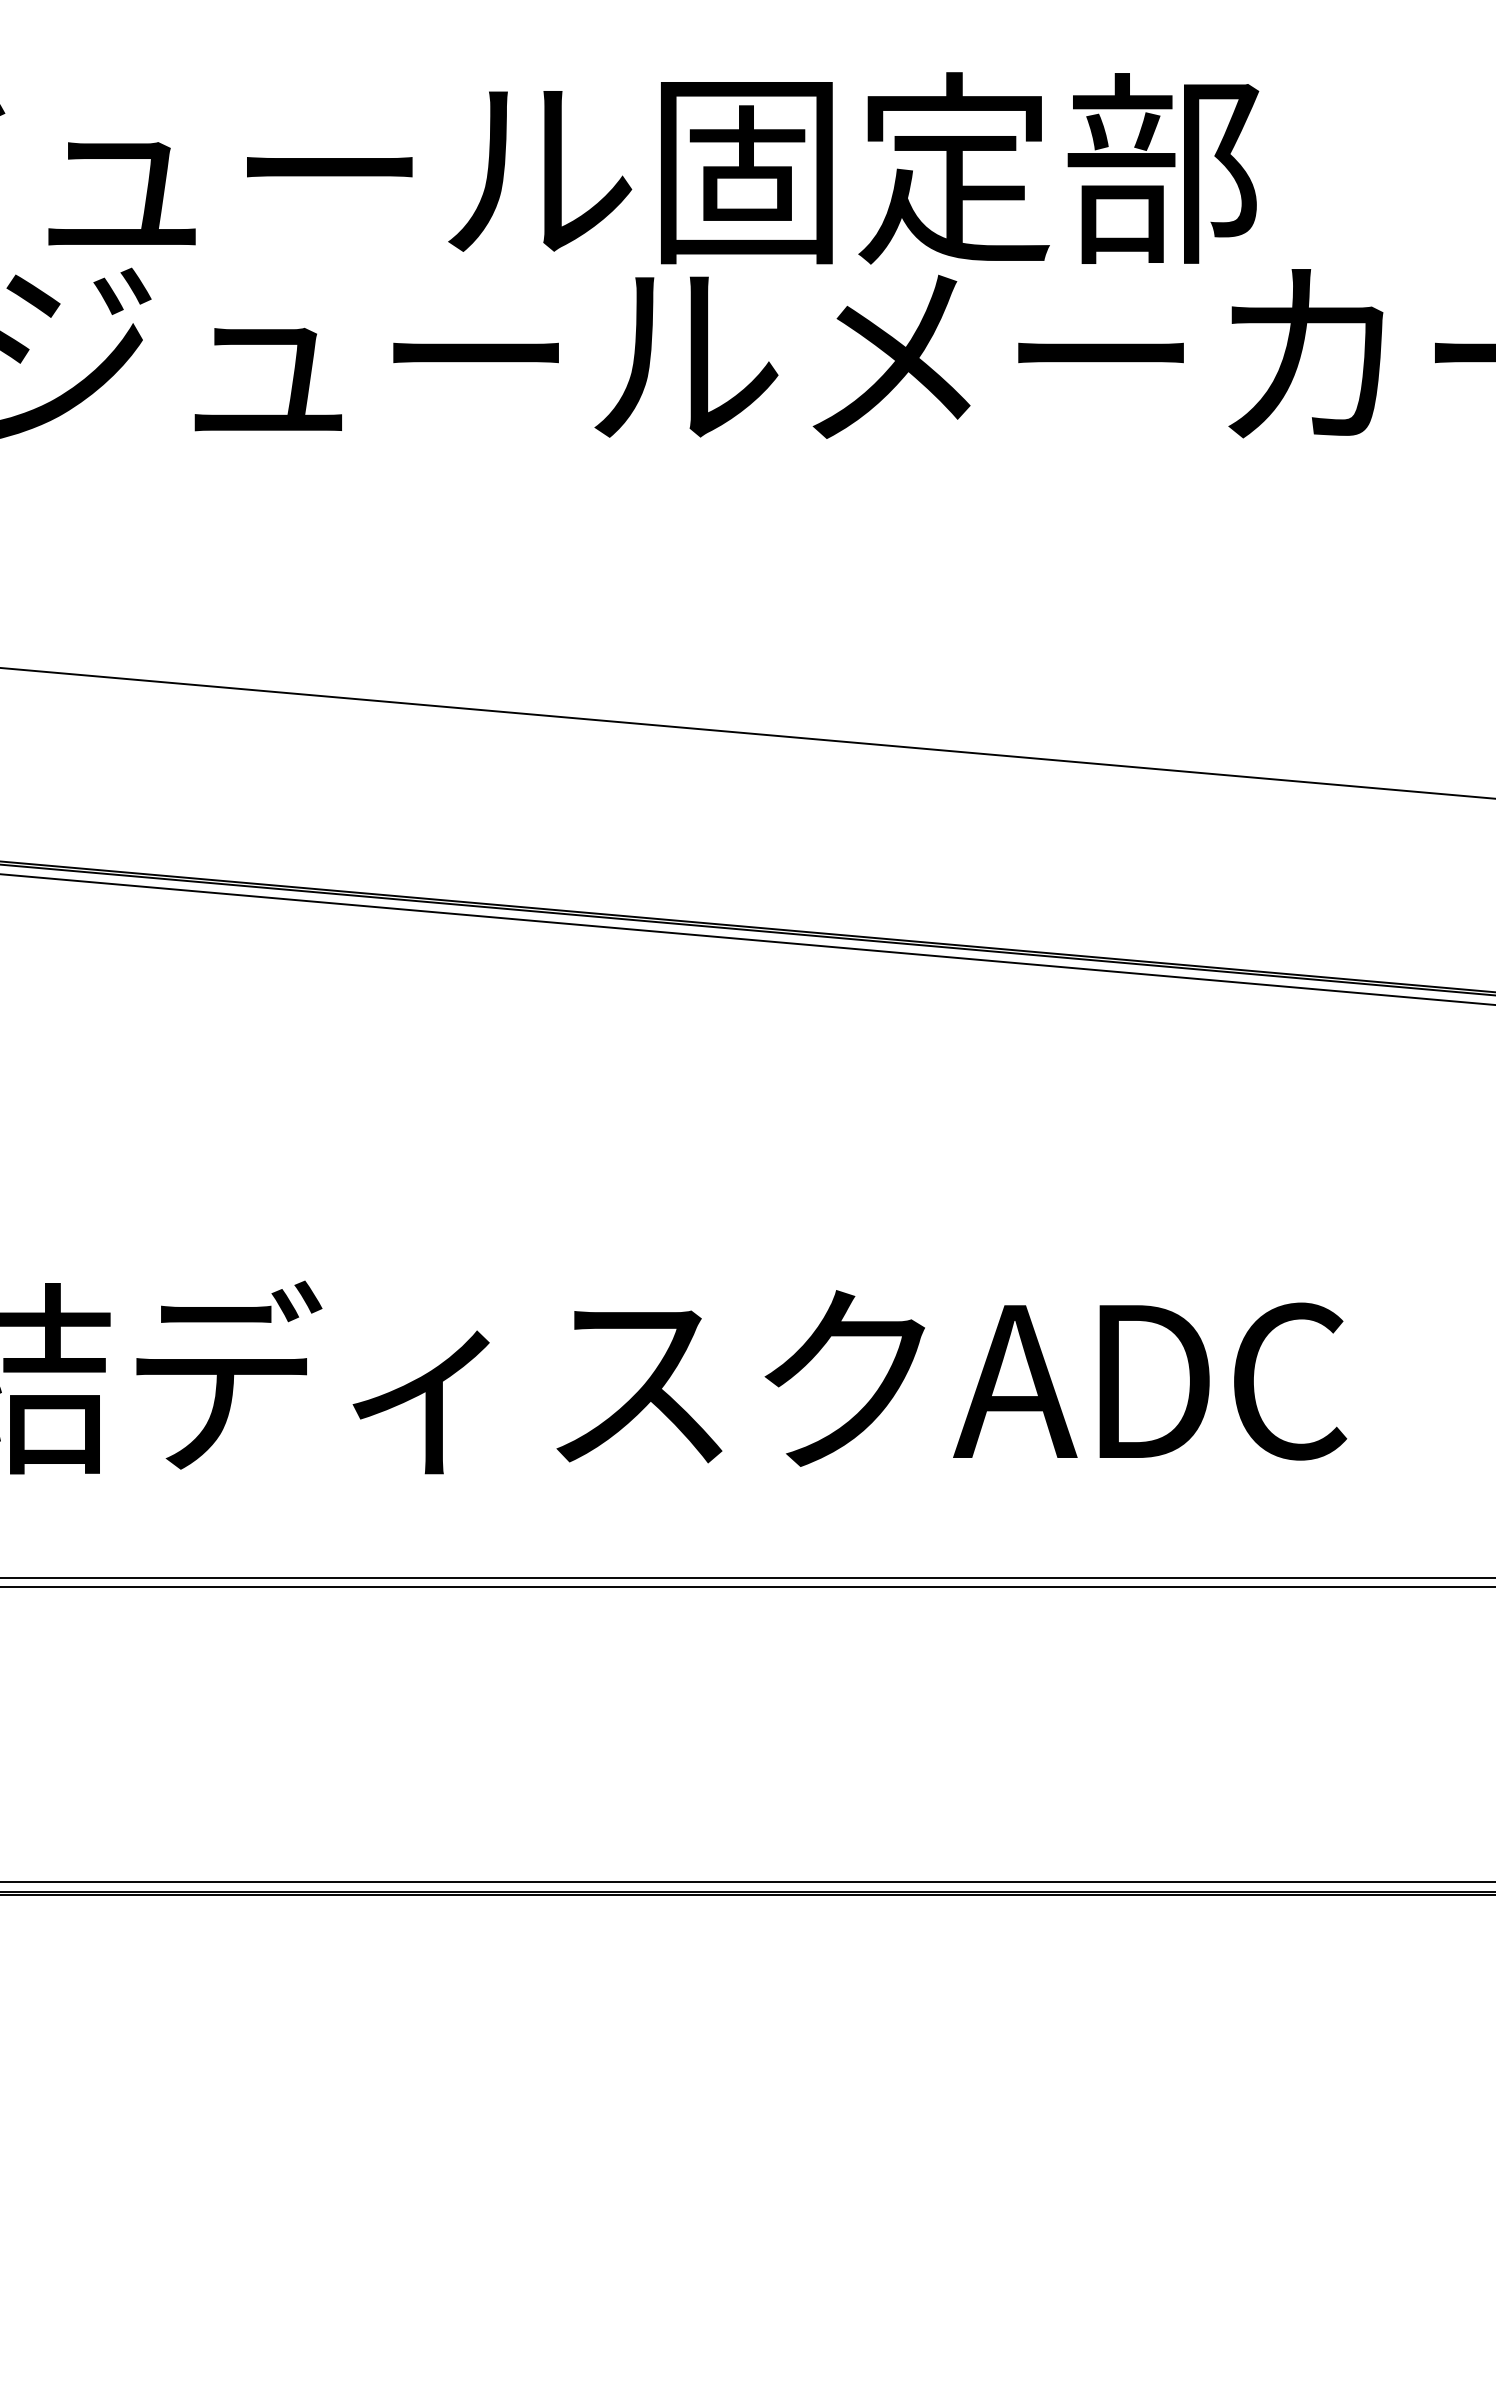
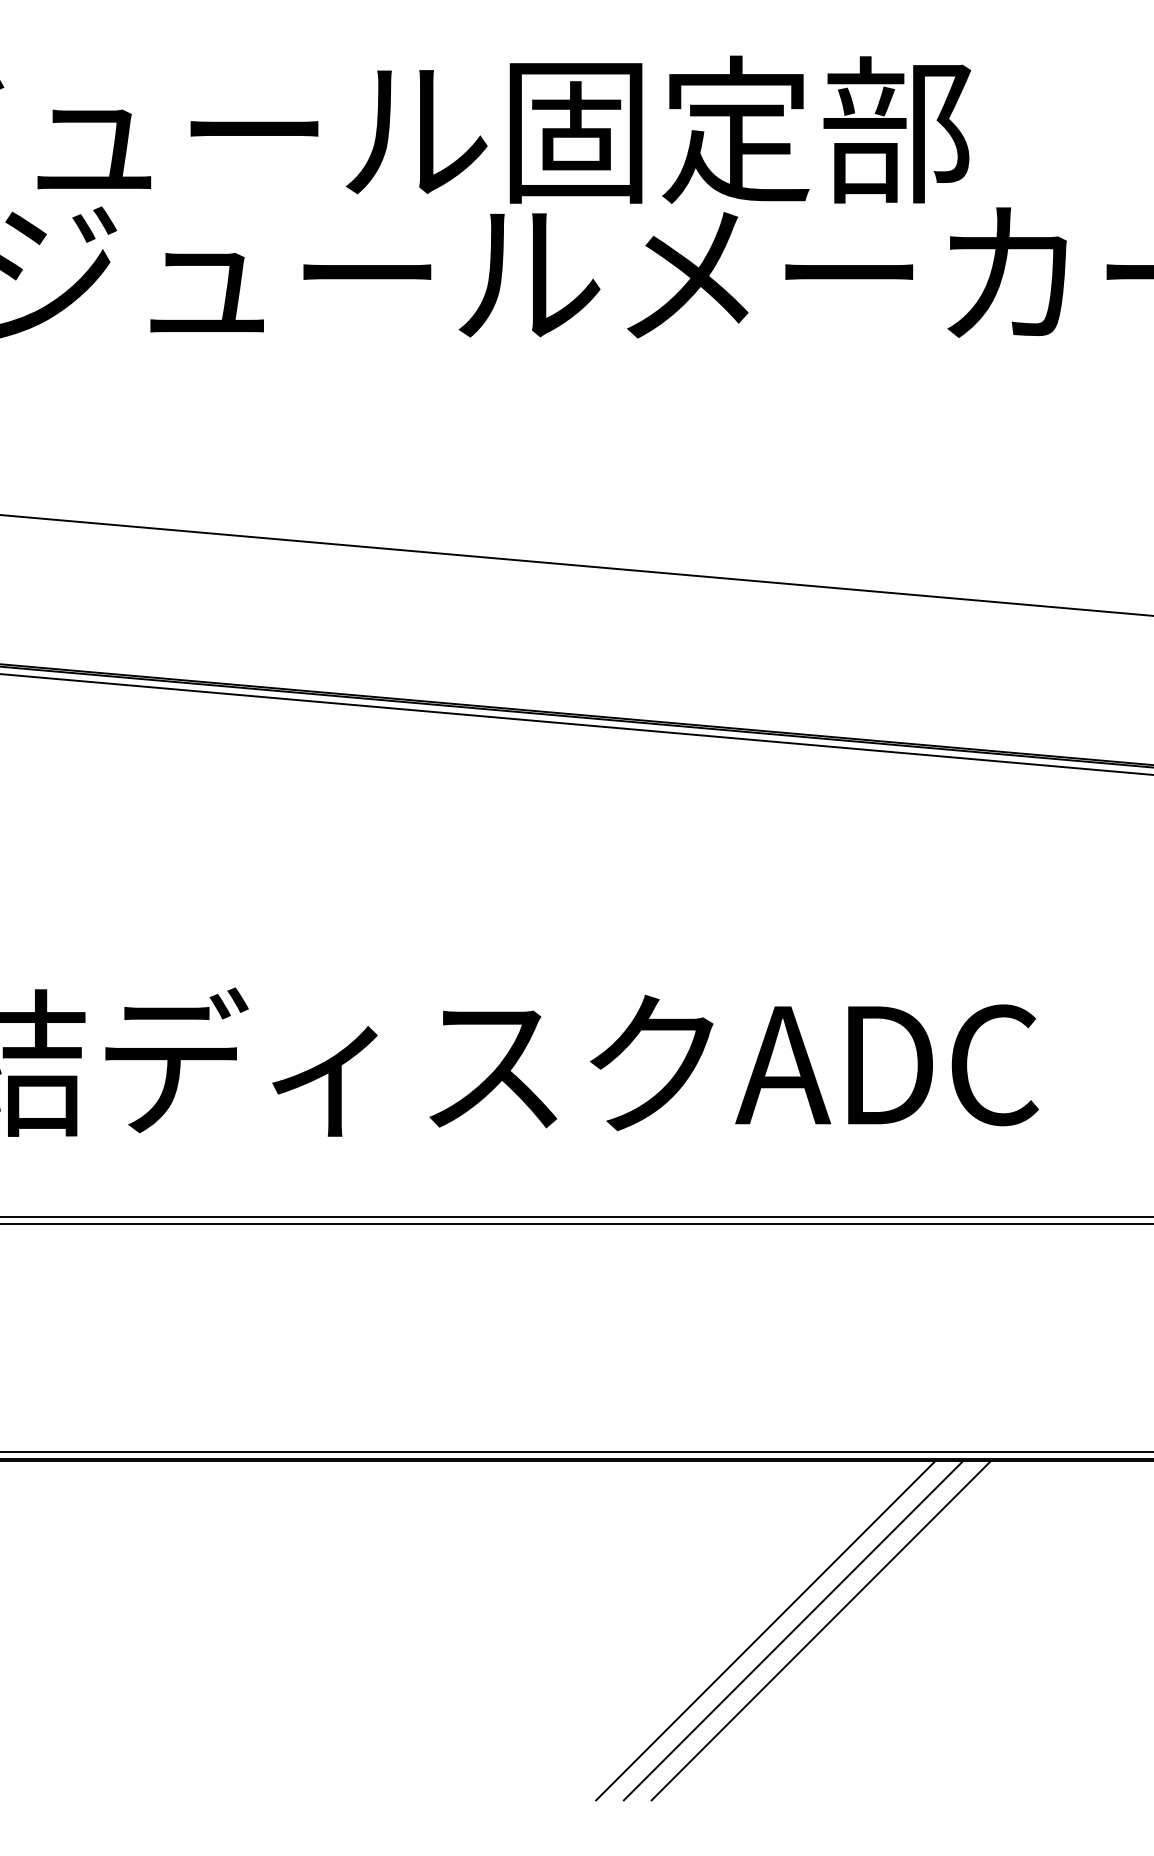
line: (992, 2114) -> (765, 1630), added
line: (1028, 2114) -> (793, 1630), added
line: (1064, 2114) -> (821, 1630), added

